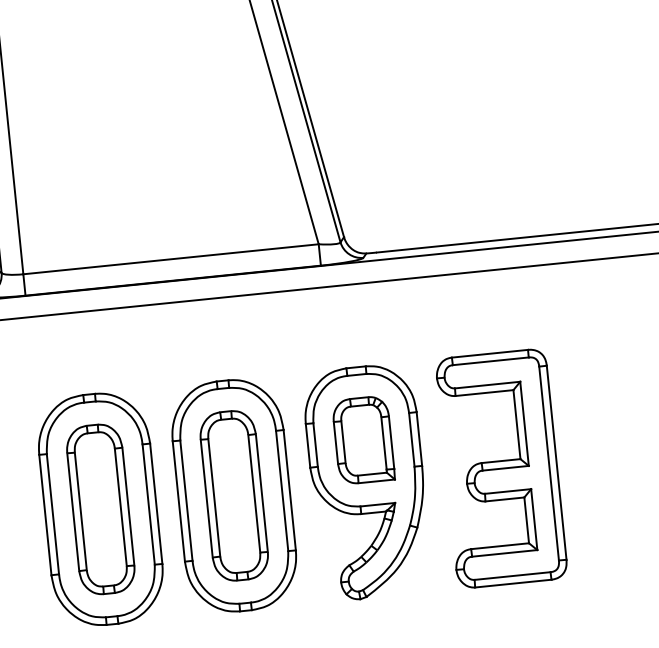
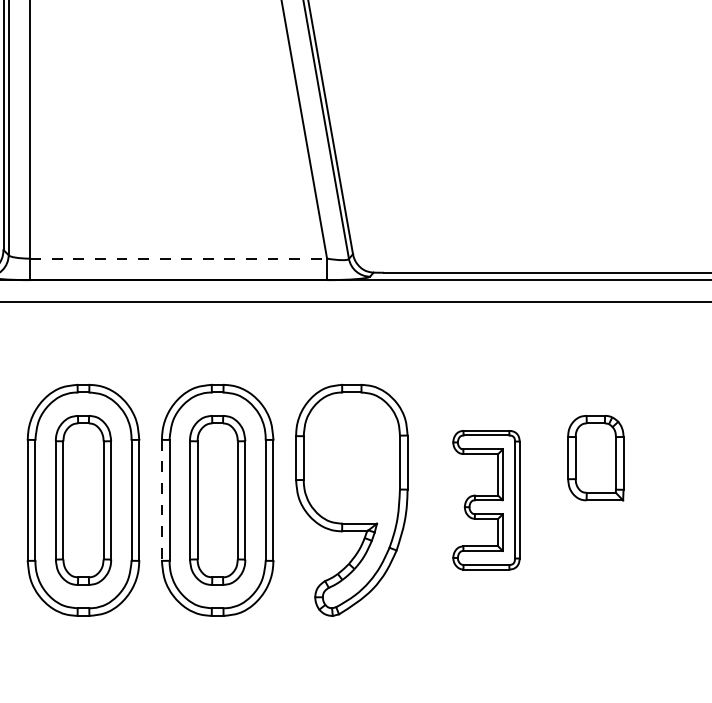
line: (171, 259) -> (179, 258), solid -> dashed
part: (363, 440) -> (595, 458), moved
part: (501, 467) -> (486, 499), size x0.6
line: (178, 501) -> (161, 500), solid -> dashed

